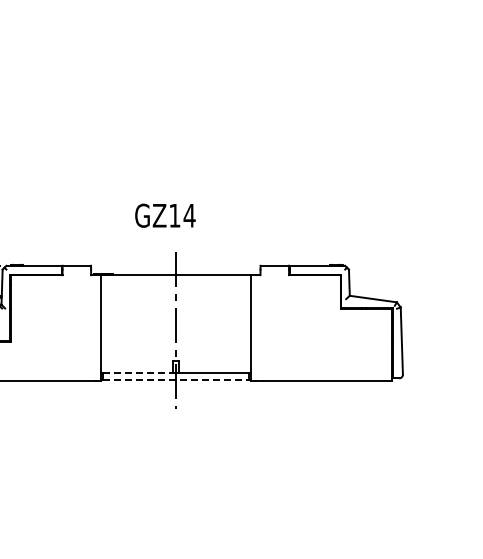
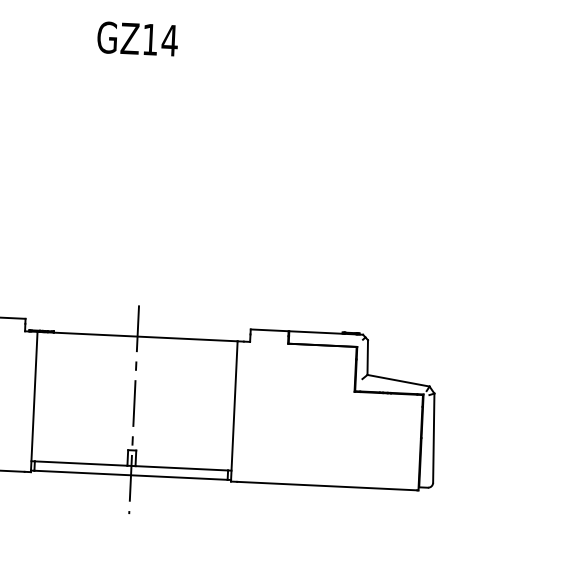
text: (165, 215) -> (137, 38), moved
line: (137, 372) -> (80, 463), dashed -> solid
line: (175, 379) -> (130, 475), dashed -> solid

